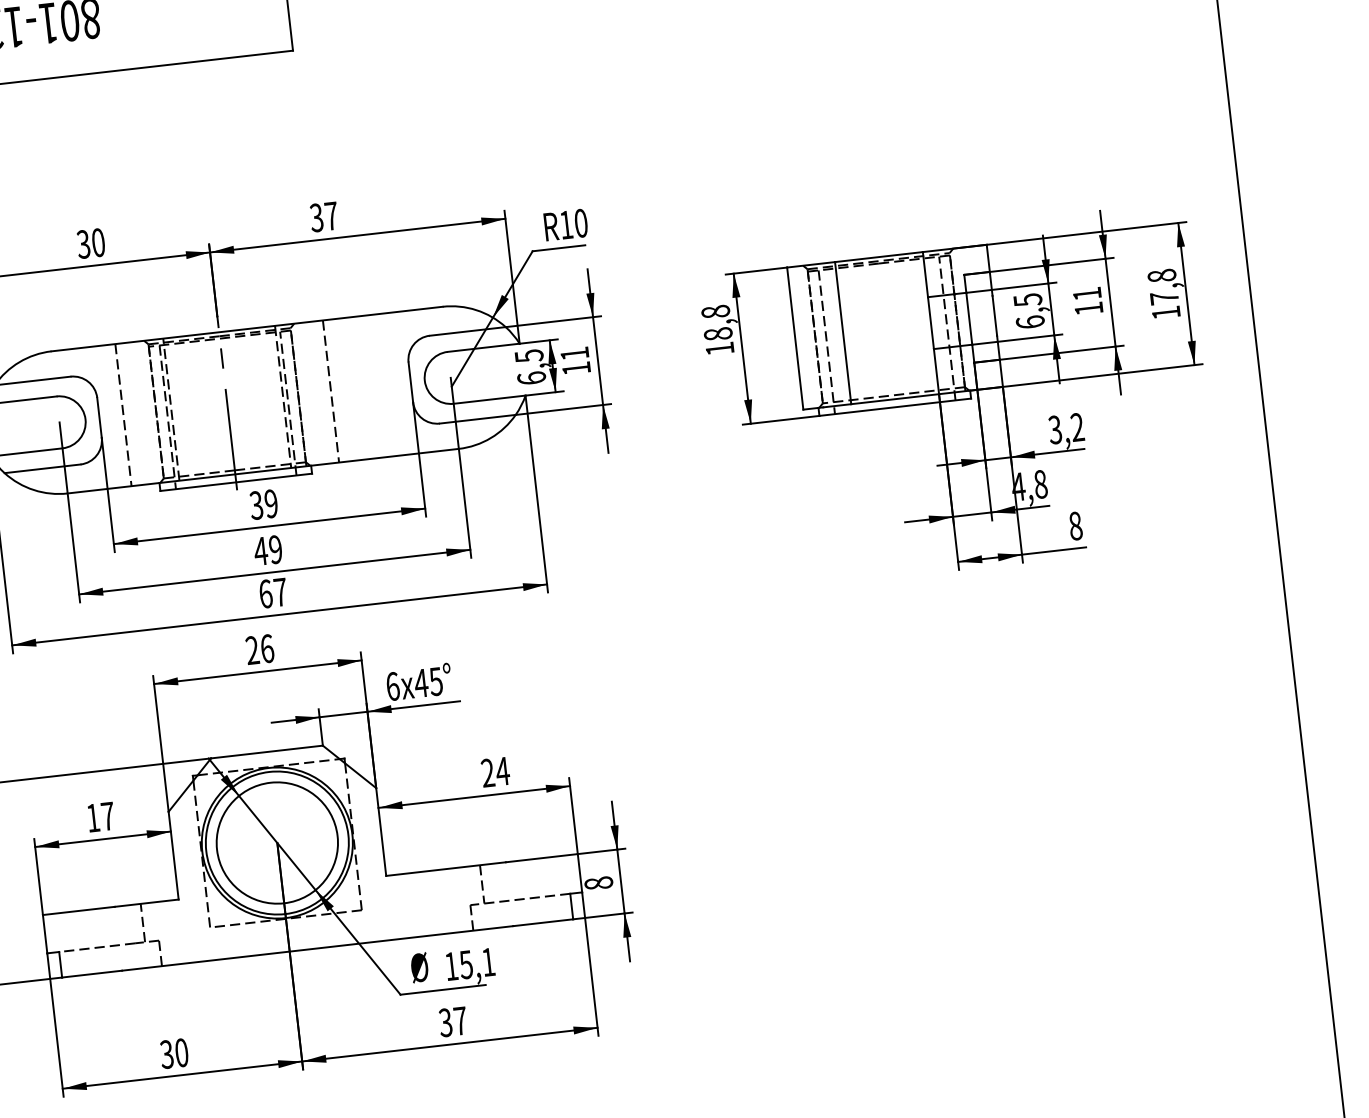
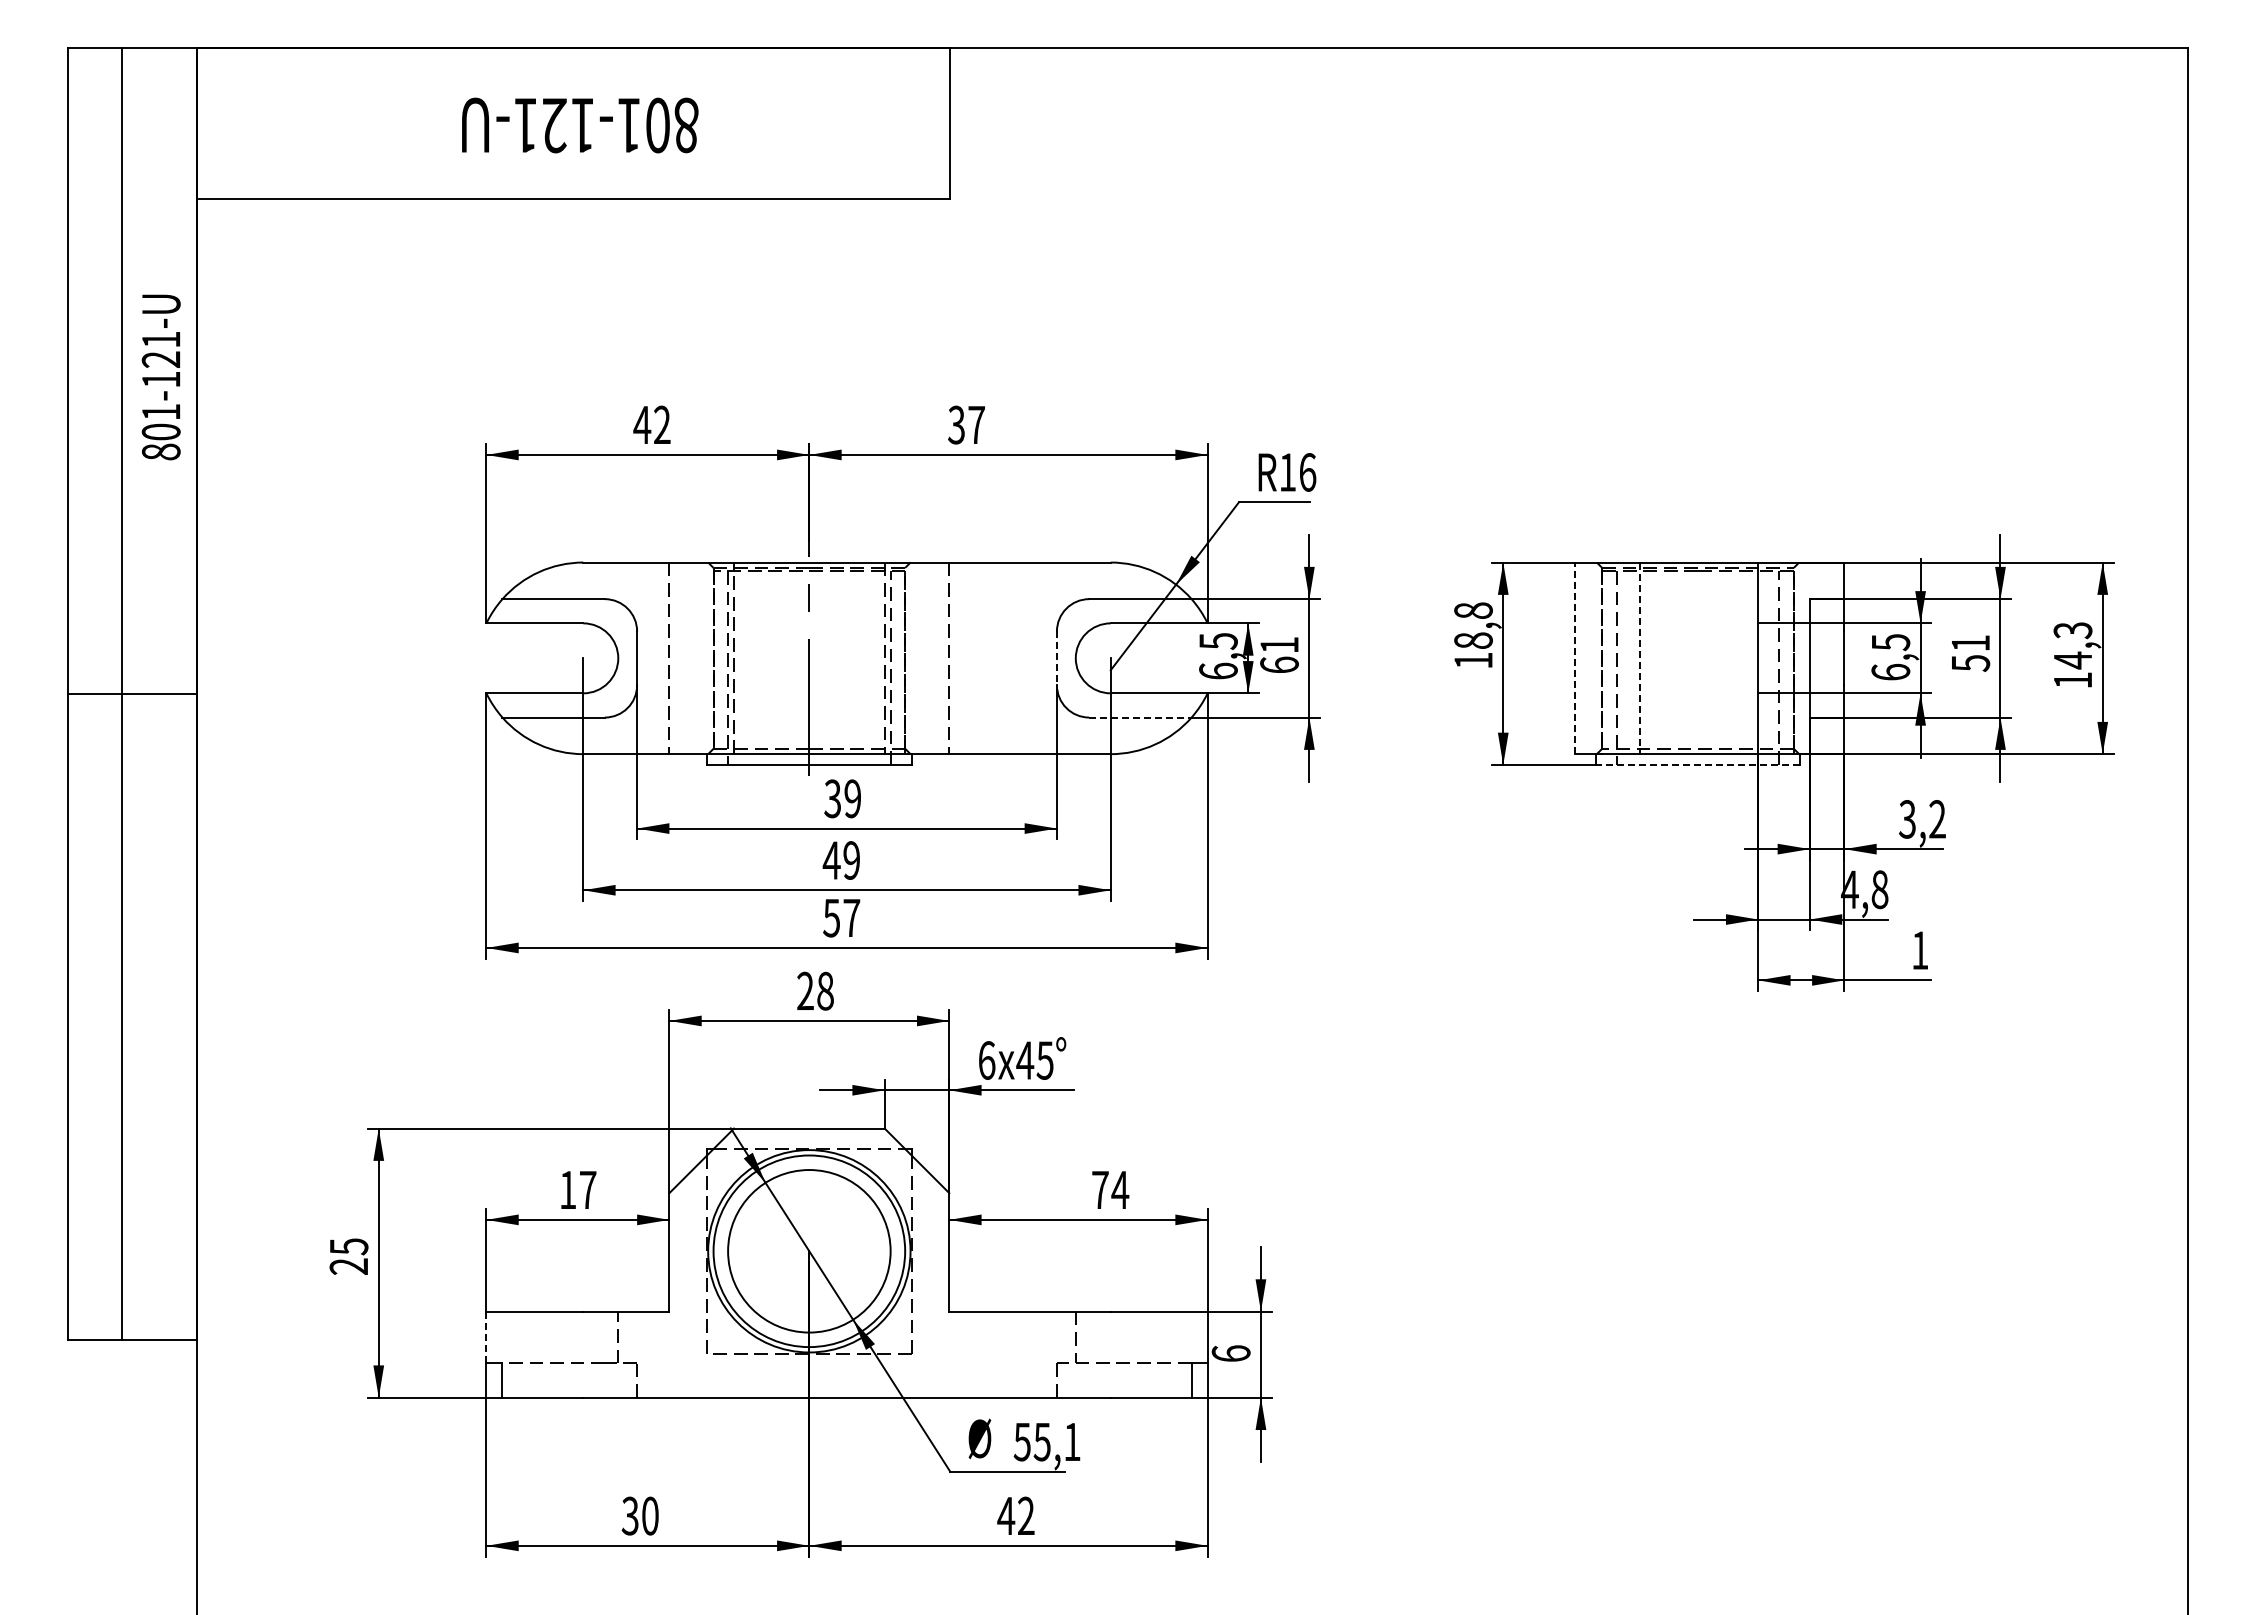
text: (580, 223) -> (1307, 472), R10 -> R16
text: (90, 243) -> (651, 424), 30 -> 42
text: (1162, 287) -> (2072, 645), 17,8 -> 14,3
text: (1089, 308) -> (1971, 663), 11 -> 51
line: (842, 333) -> (1639, 658), solid -> dashed
line: (795, 338) -> (1575, 658), solid -> dashed
text: (576, 368) -> (1279, 664), 11 -> 61
line: (410, 382) -> (1056, 658), solid -> dashed
line: (894, 406) -> (1697, 764), solid -> dashed
line: (477, 419) -> (1140, 717), solid -> dashed
text: (1075, 526) -> (1920, 950), 8 -> 1
text: (265, 593) -> (831, 917), 67 -> 57
text: (267, 648) -> (825, 990), 26 -> 28
text: (488, 772) -> (1100, 1189), 24 -> 74
text: (598, 883) -> (1230, 1353), 8 -> 6
line: (45, 934) -> (486, 1337), solid -> dashed
text: (450, 966) -> (1021, 1442), 15,1 -> 55,1
text: (452, 1021) -> (1015, 1515), 37 -> 42

